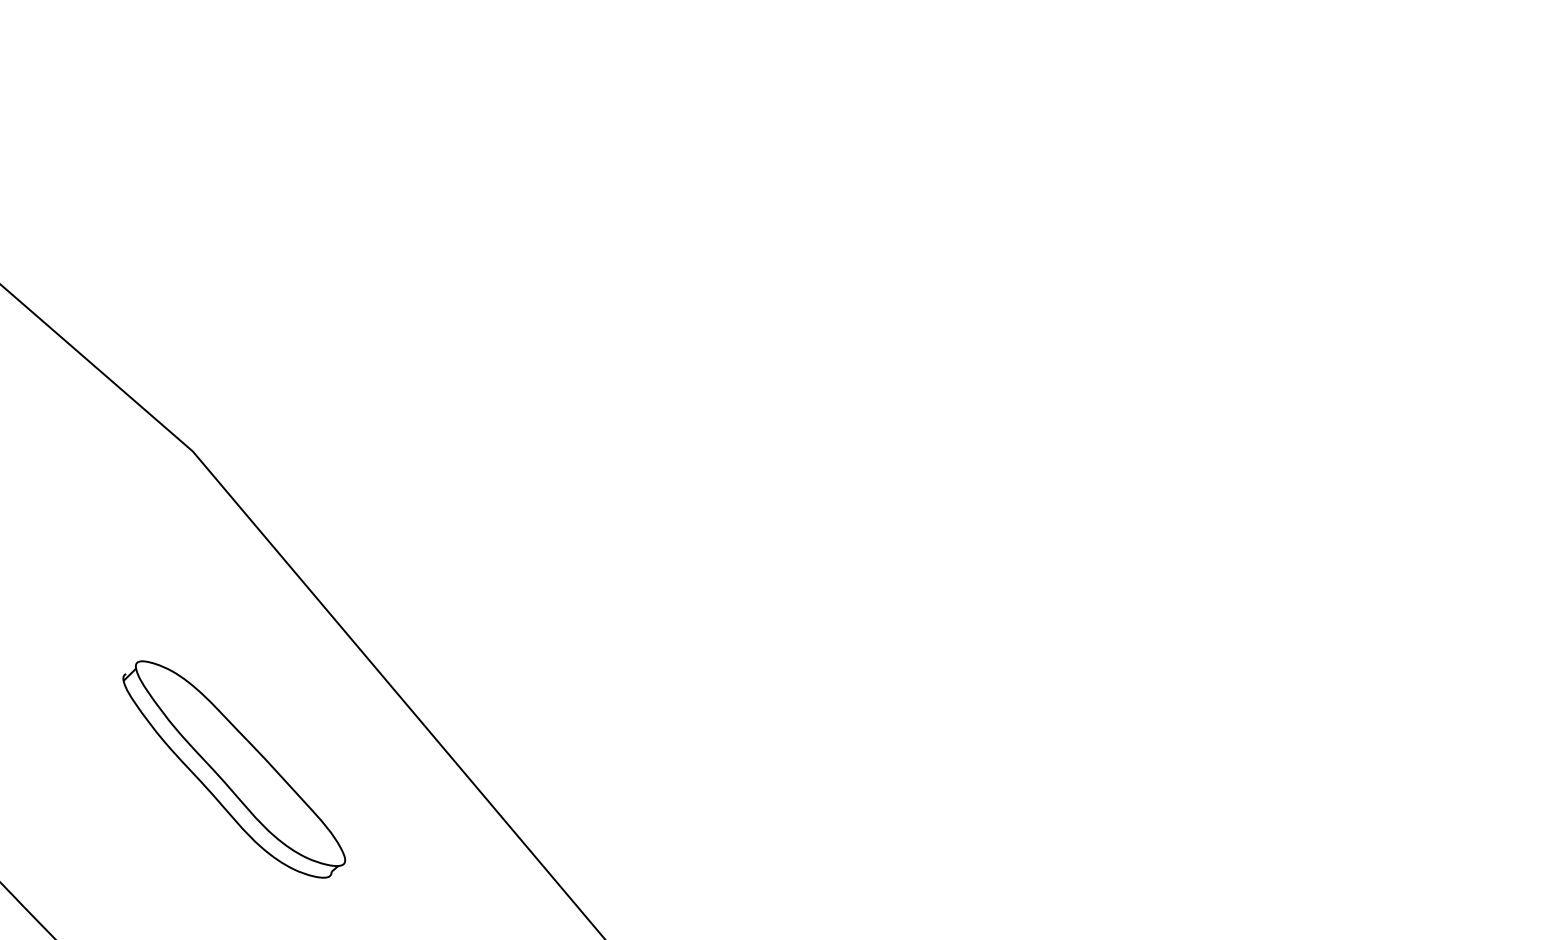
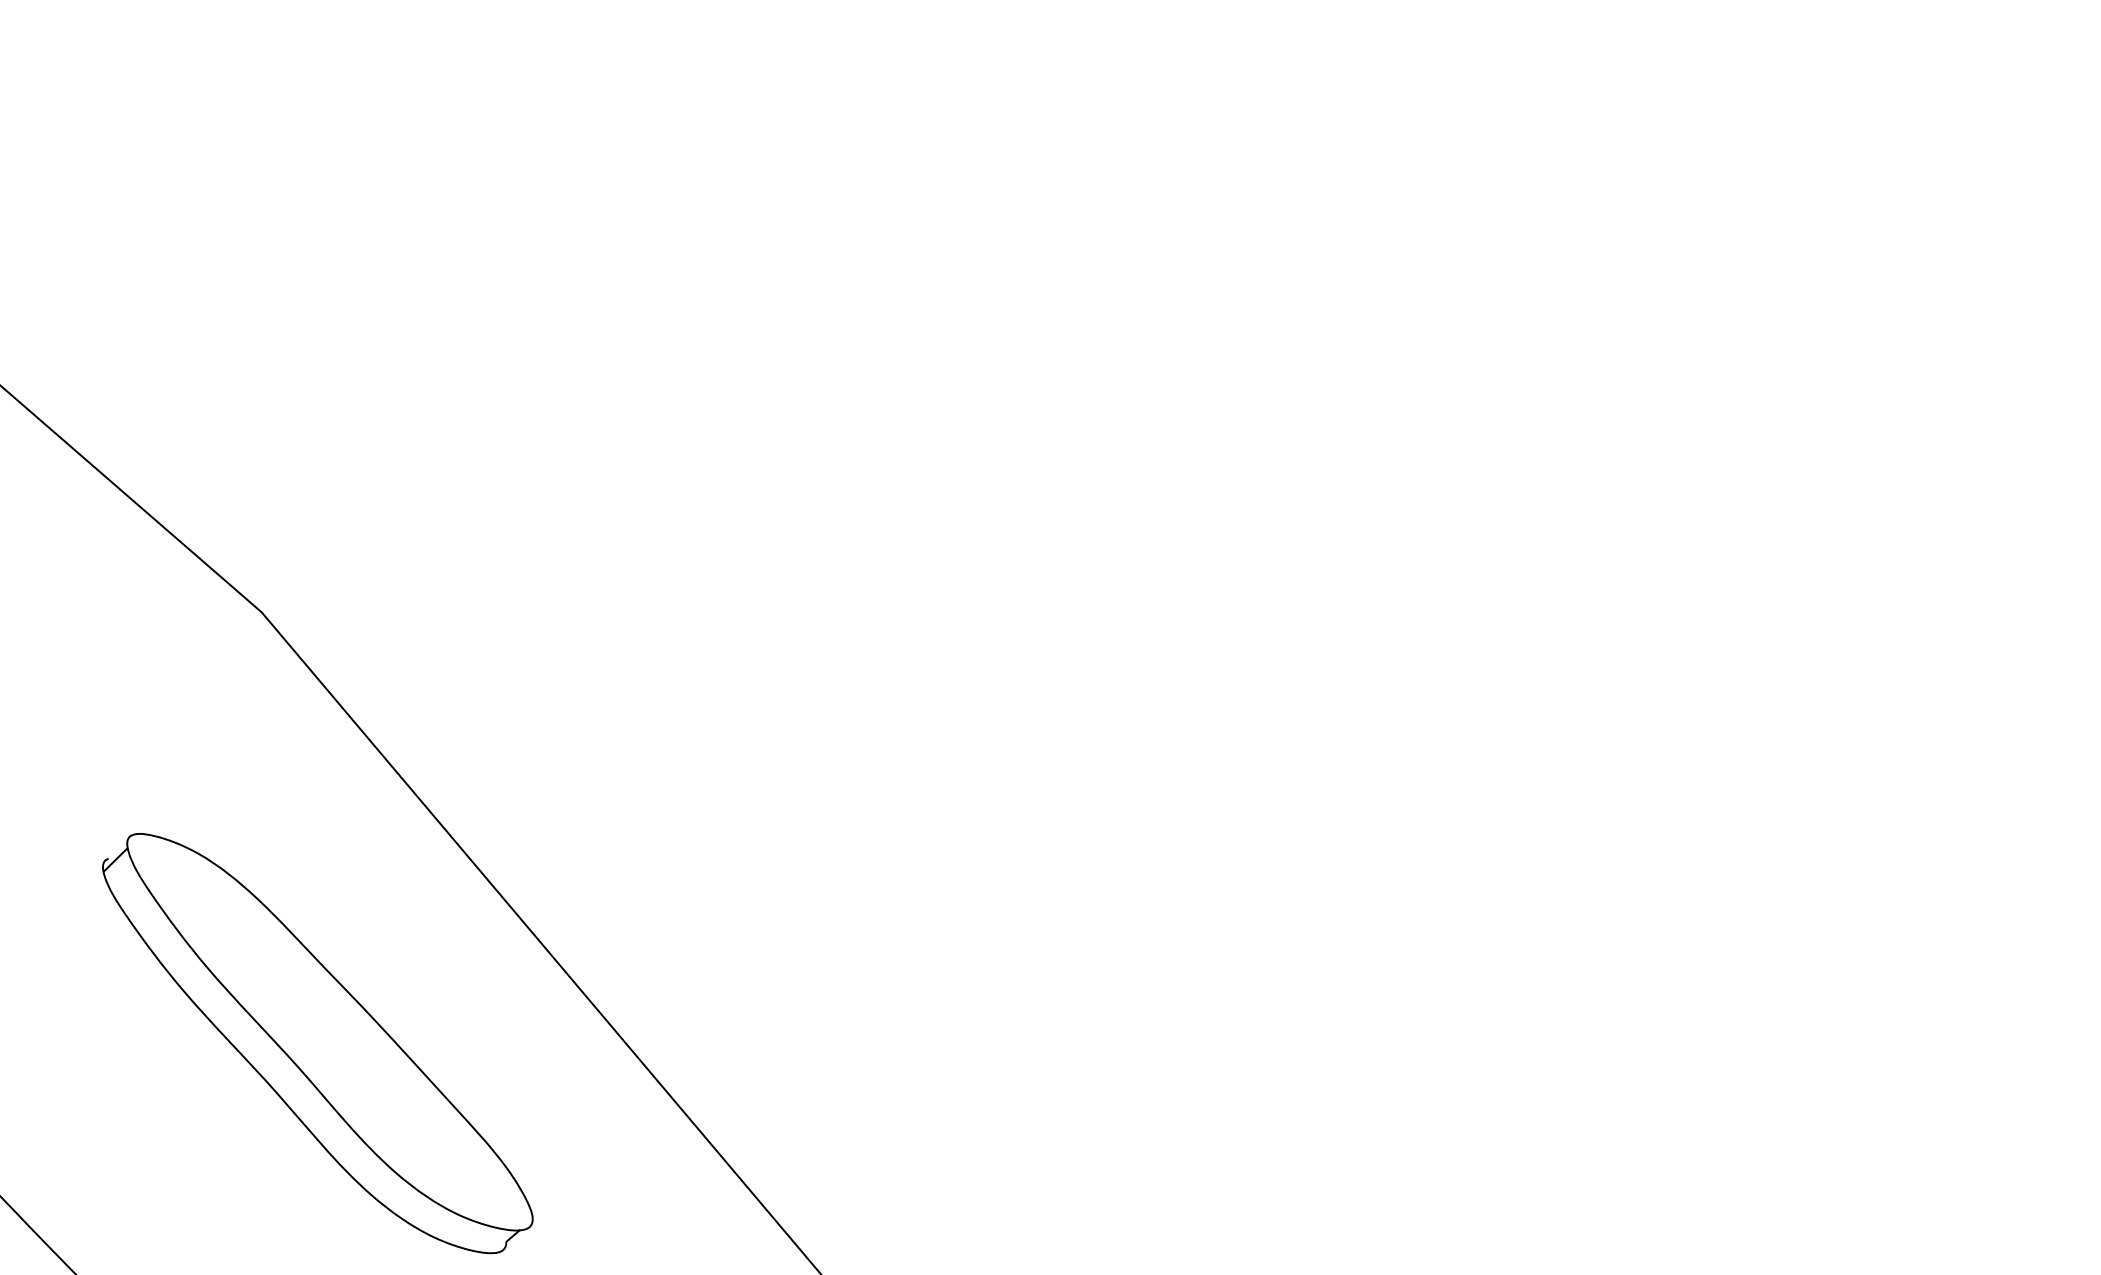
part: (233, 769) -> (317, 1043), size x1.43

